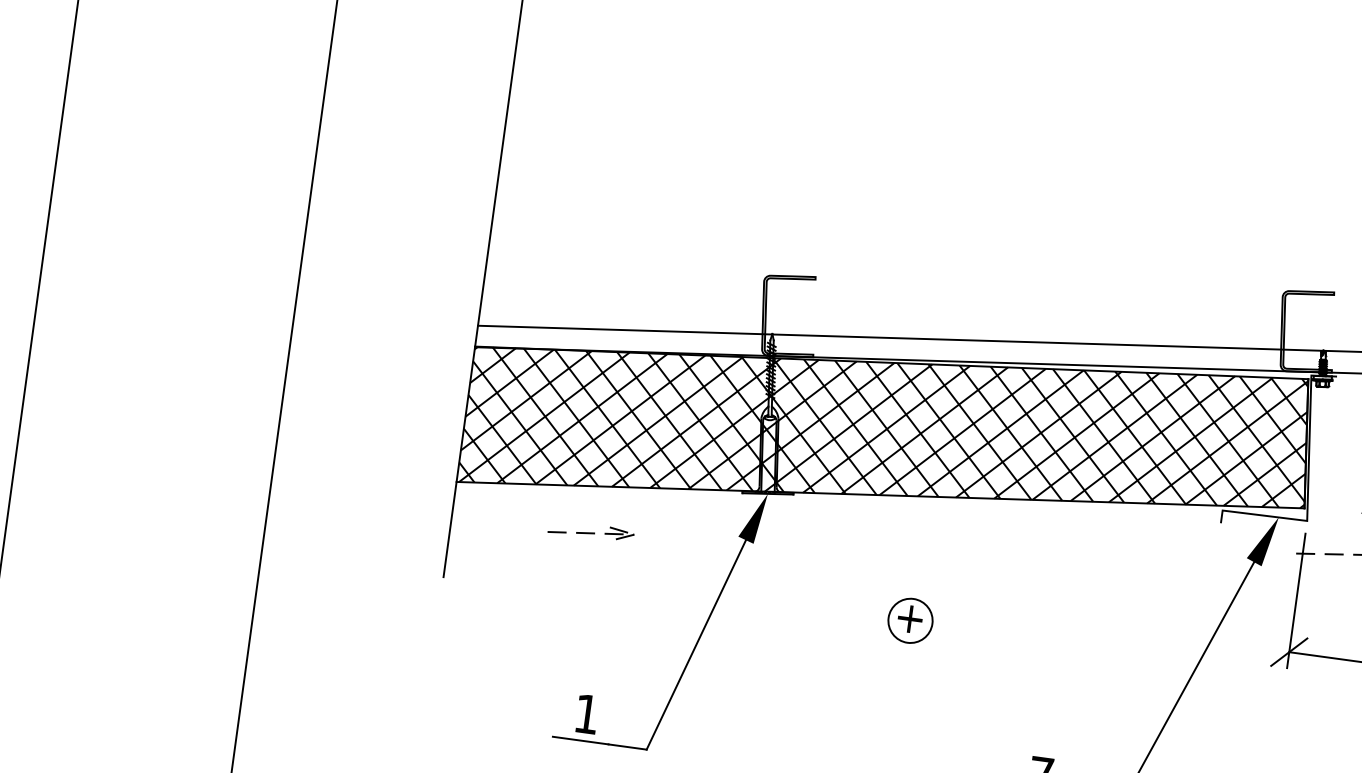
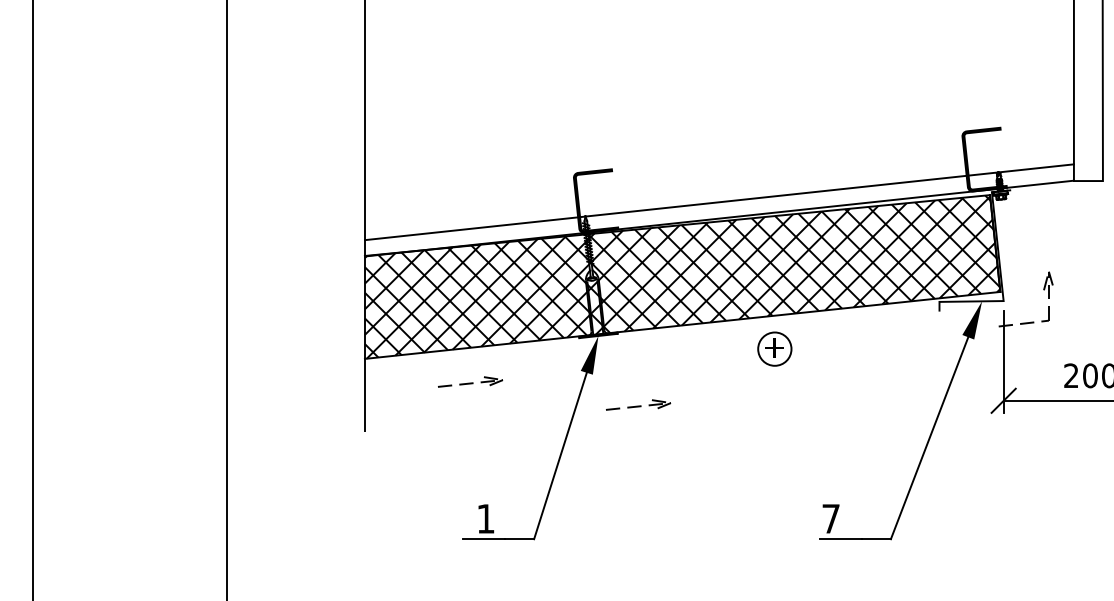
part: (808, 591) -> (638, 404), added
part: (910, 619) -> (774, 348), moved

